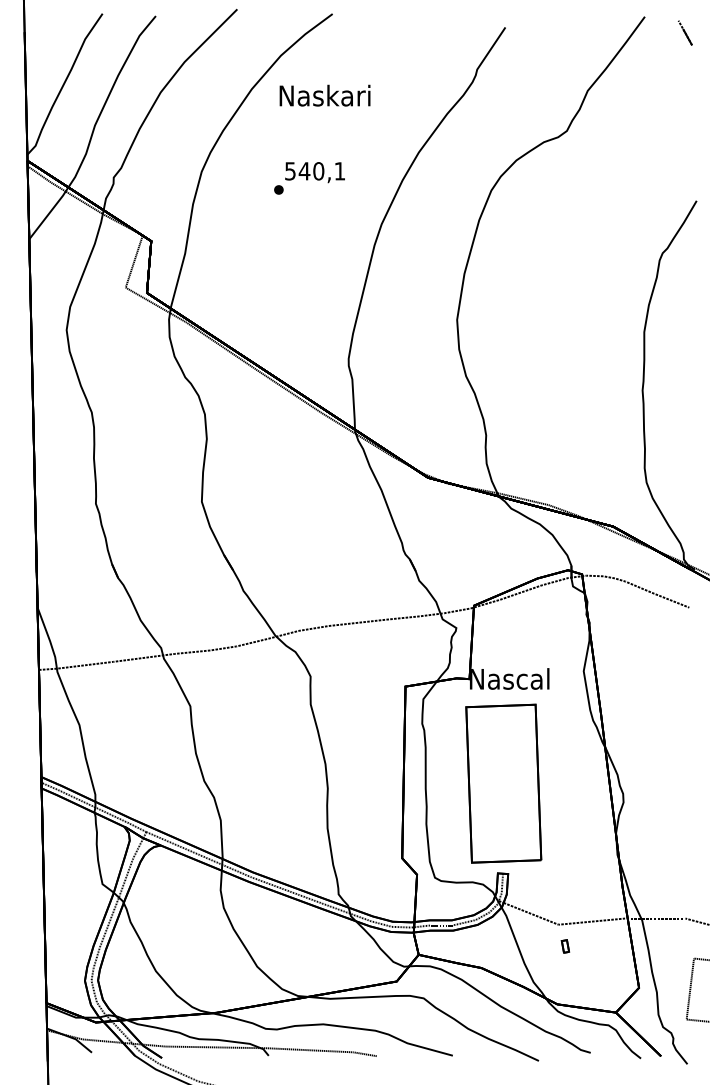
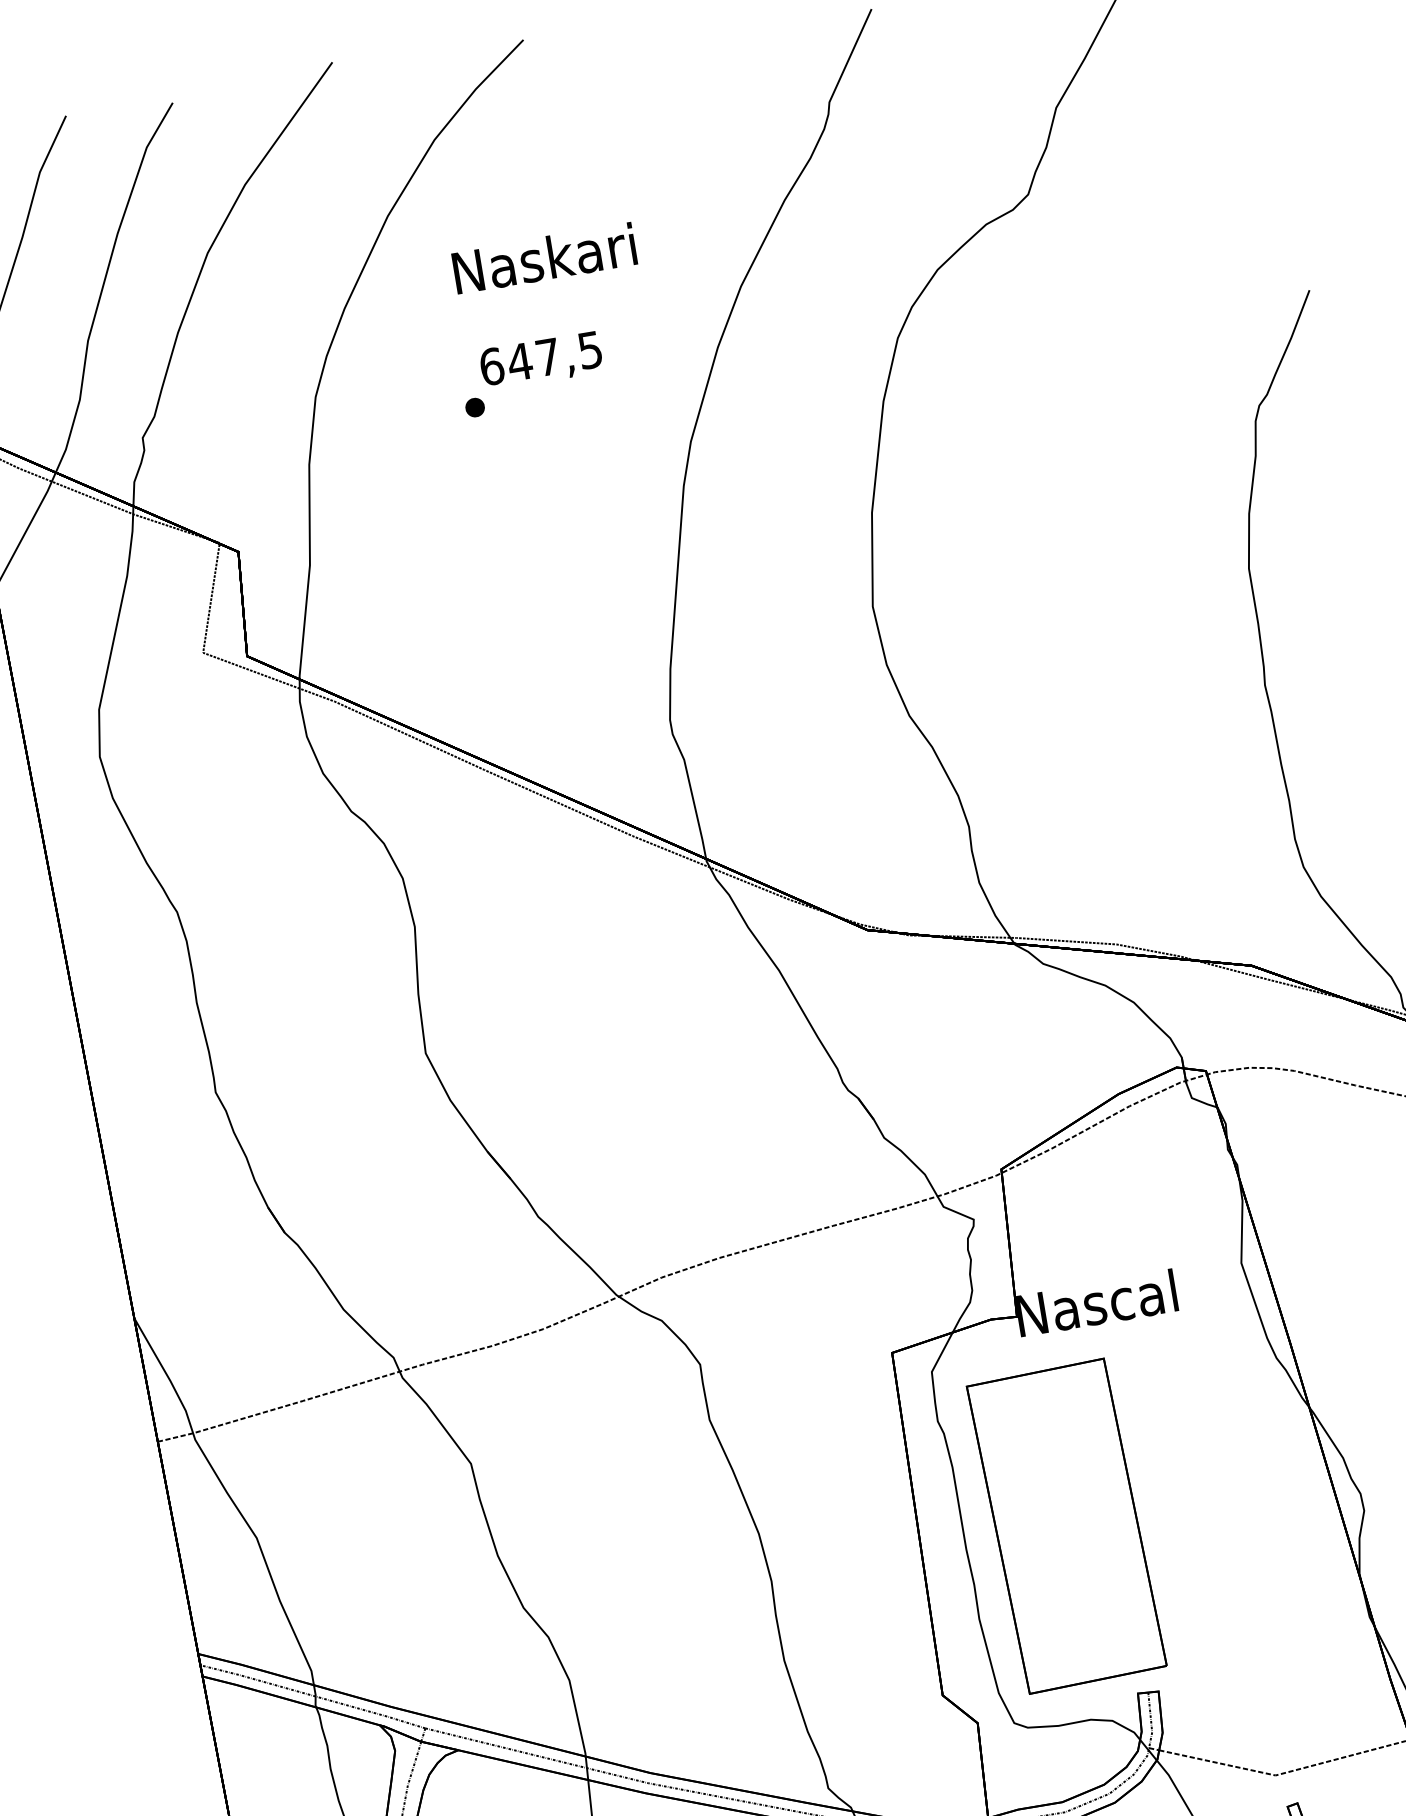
text: (324, 95) -> (543, 258), moved
text: (315, 171) -> (541, 358), 540,1 -> 647,5
part: (503, 783) -> (1066, 1525), moved

